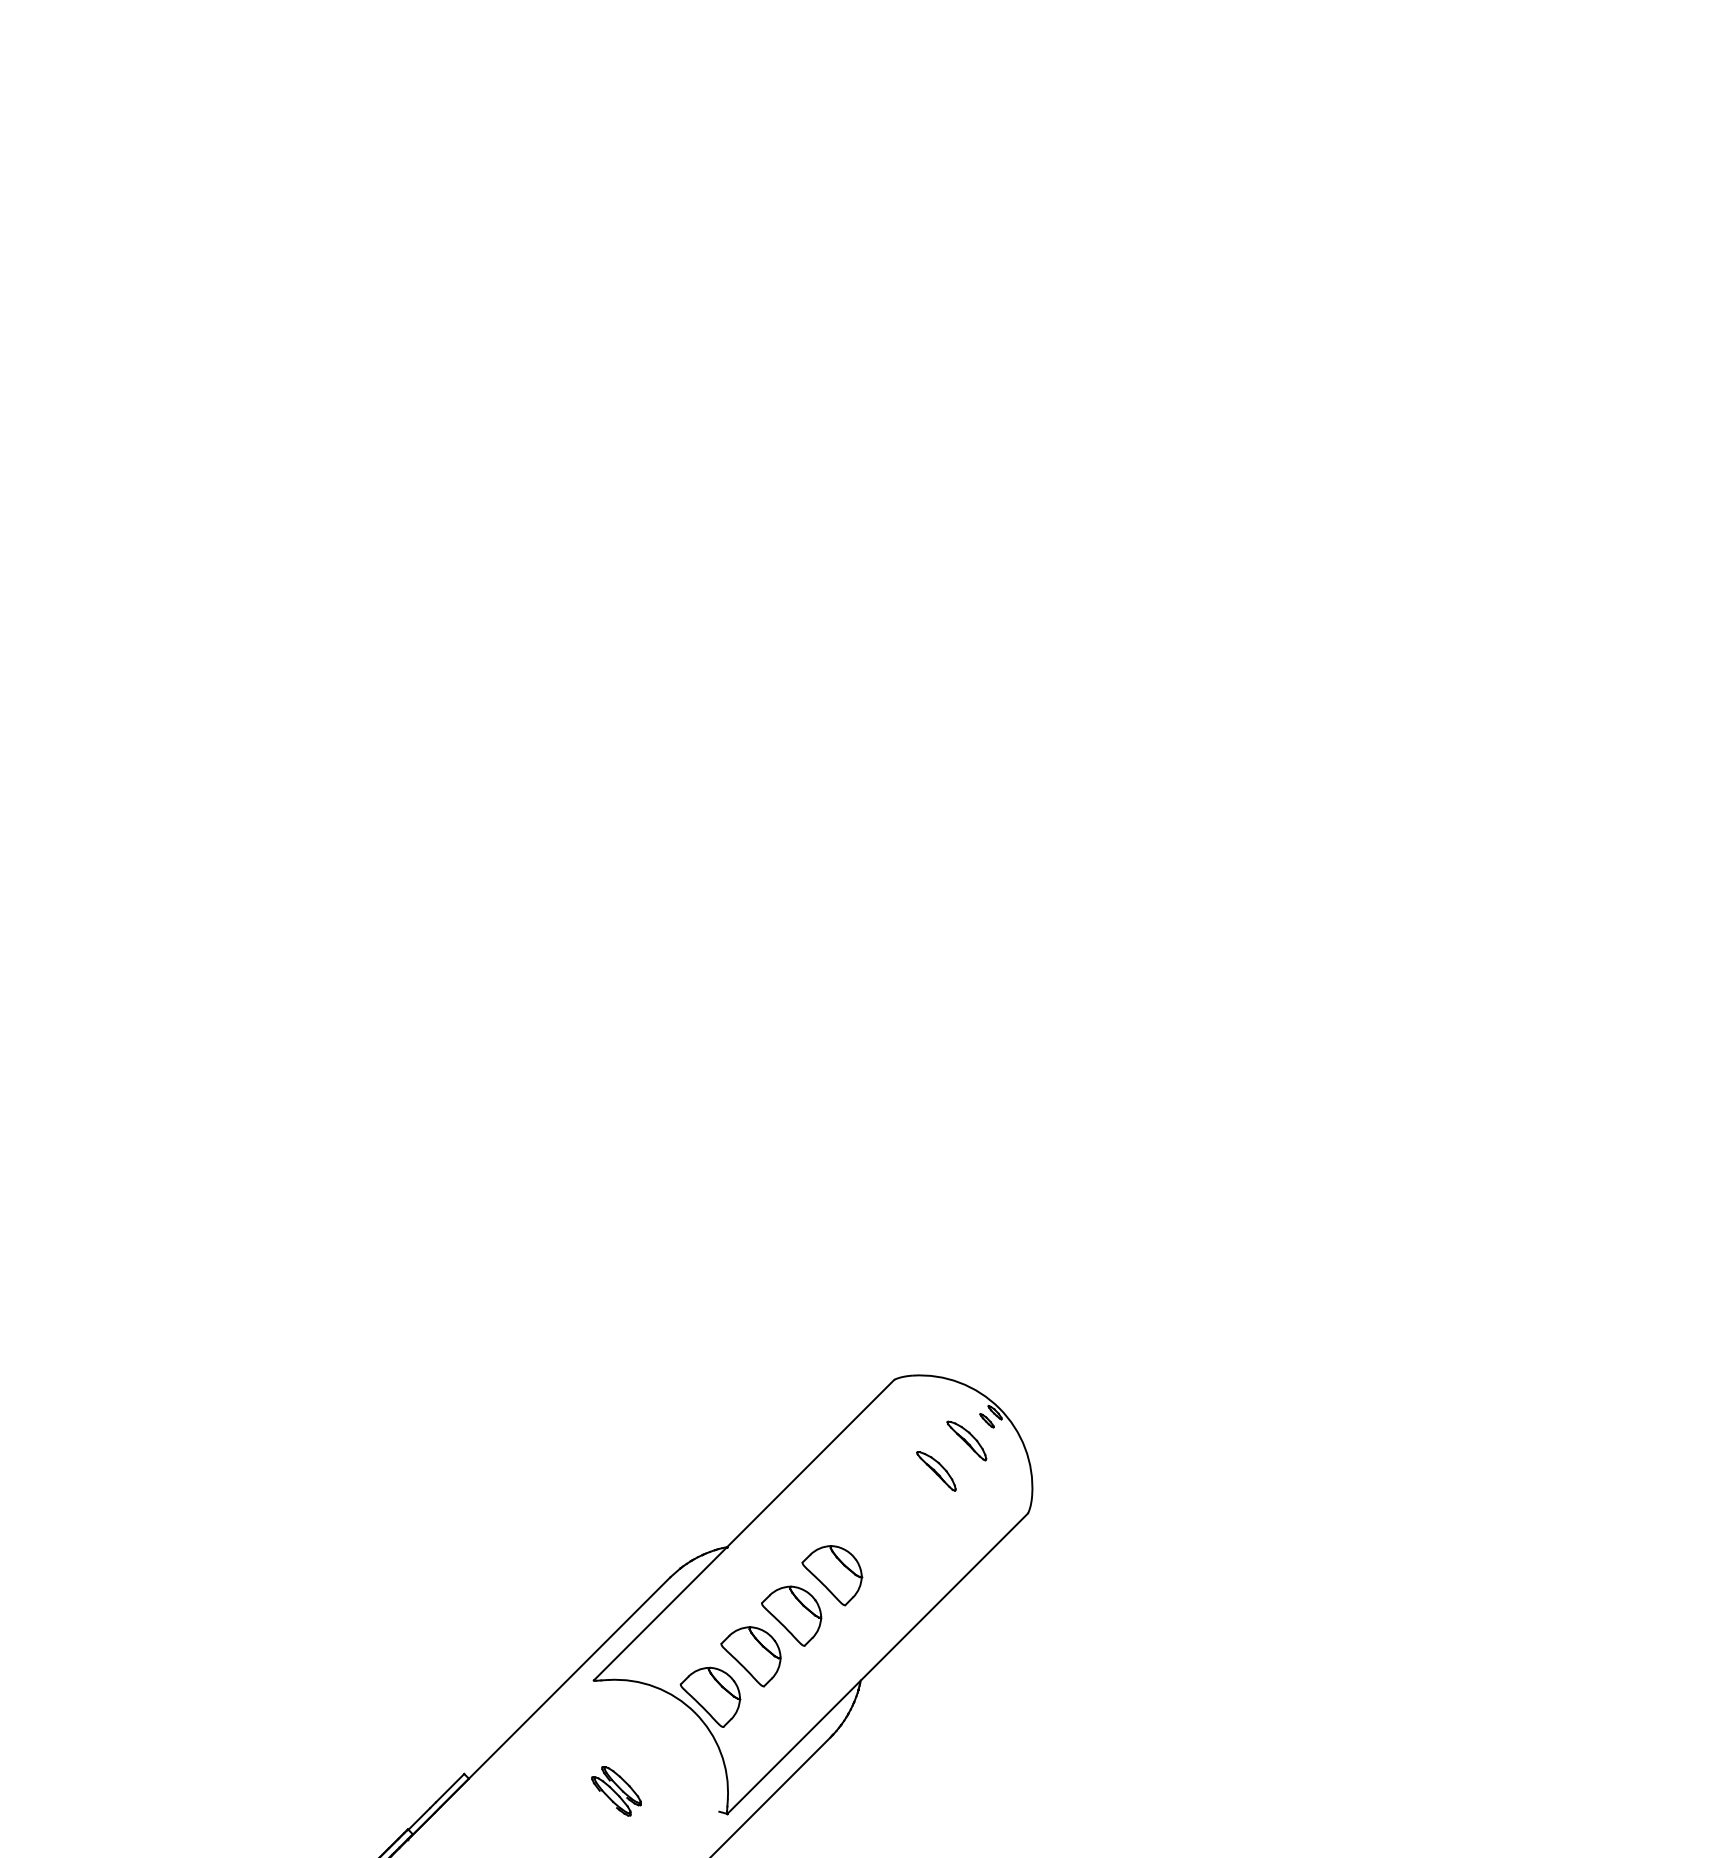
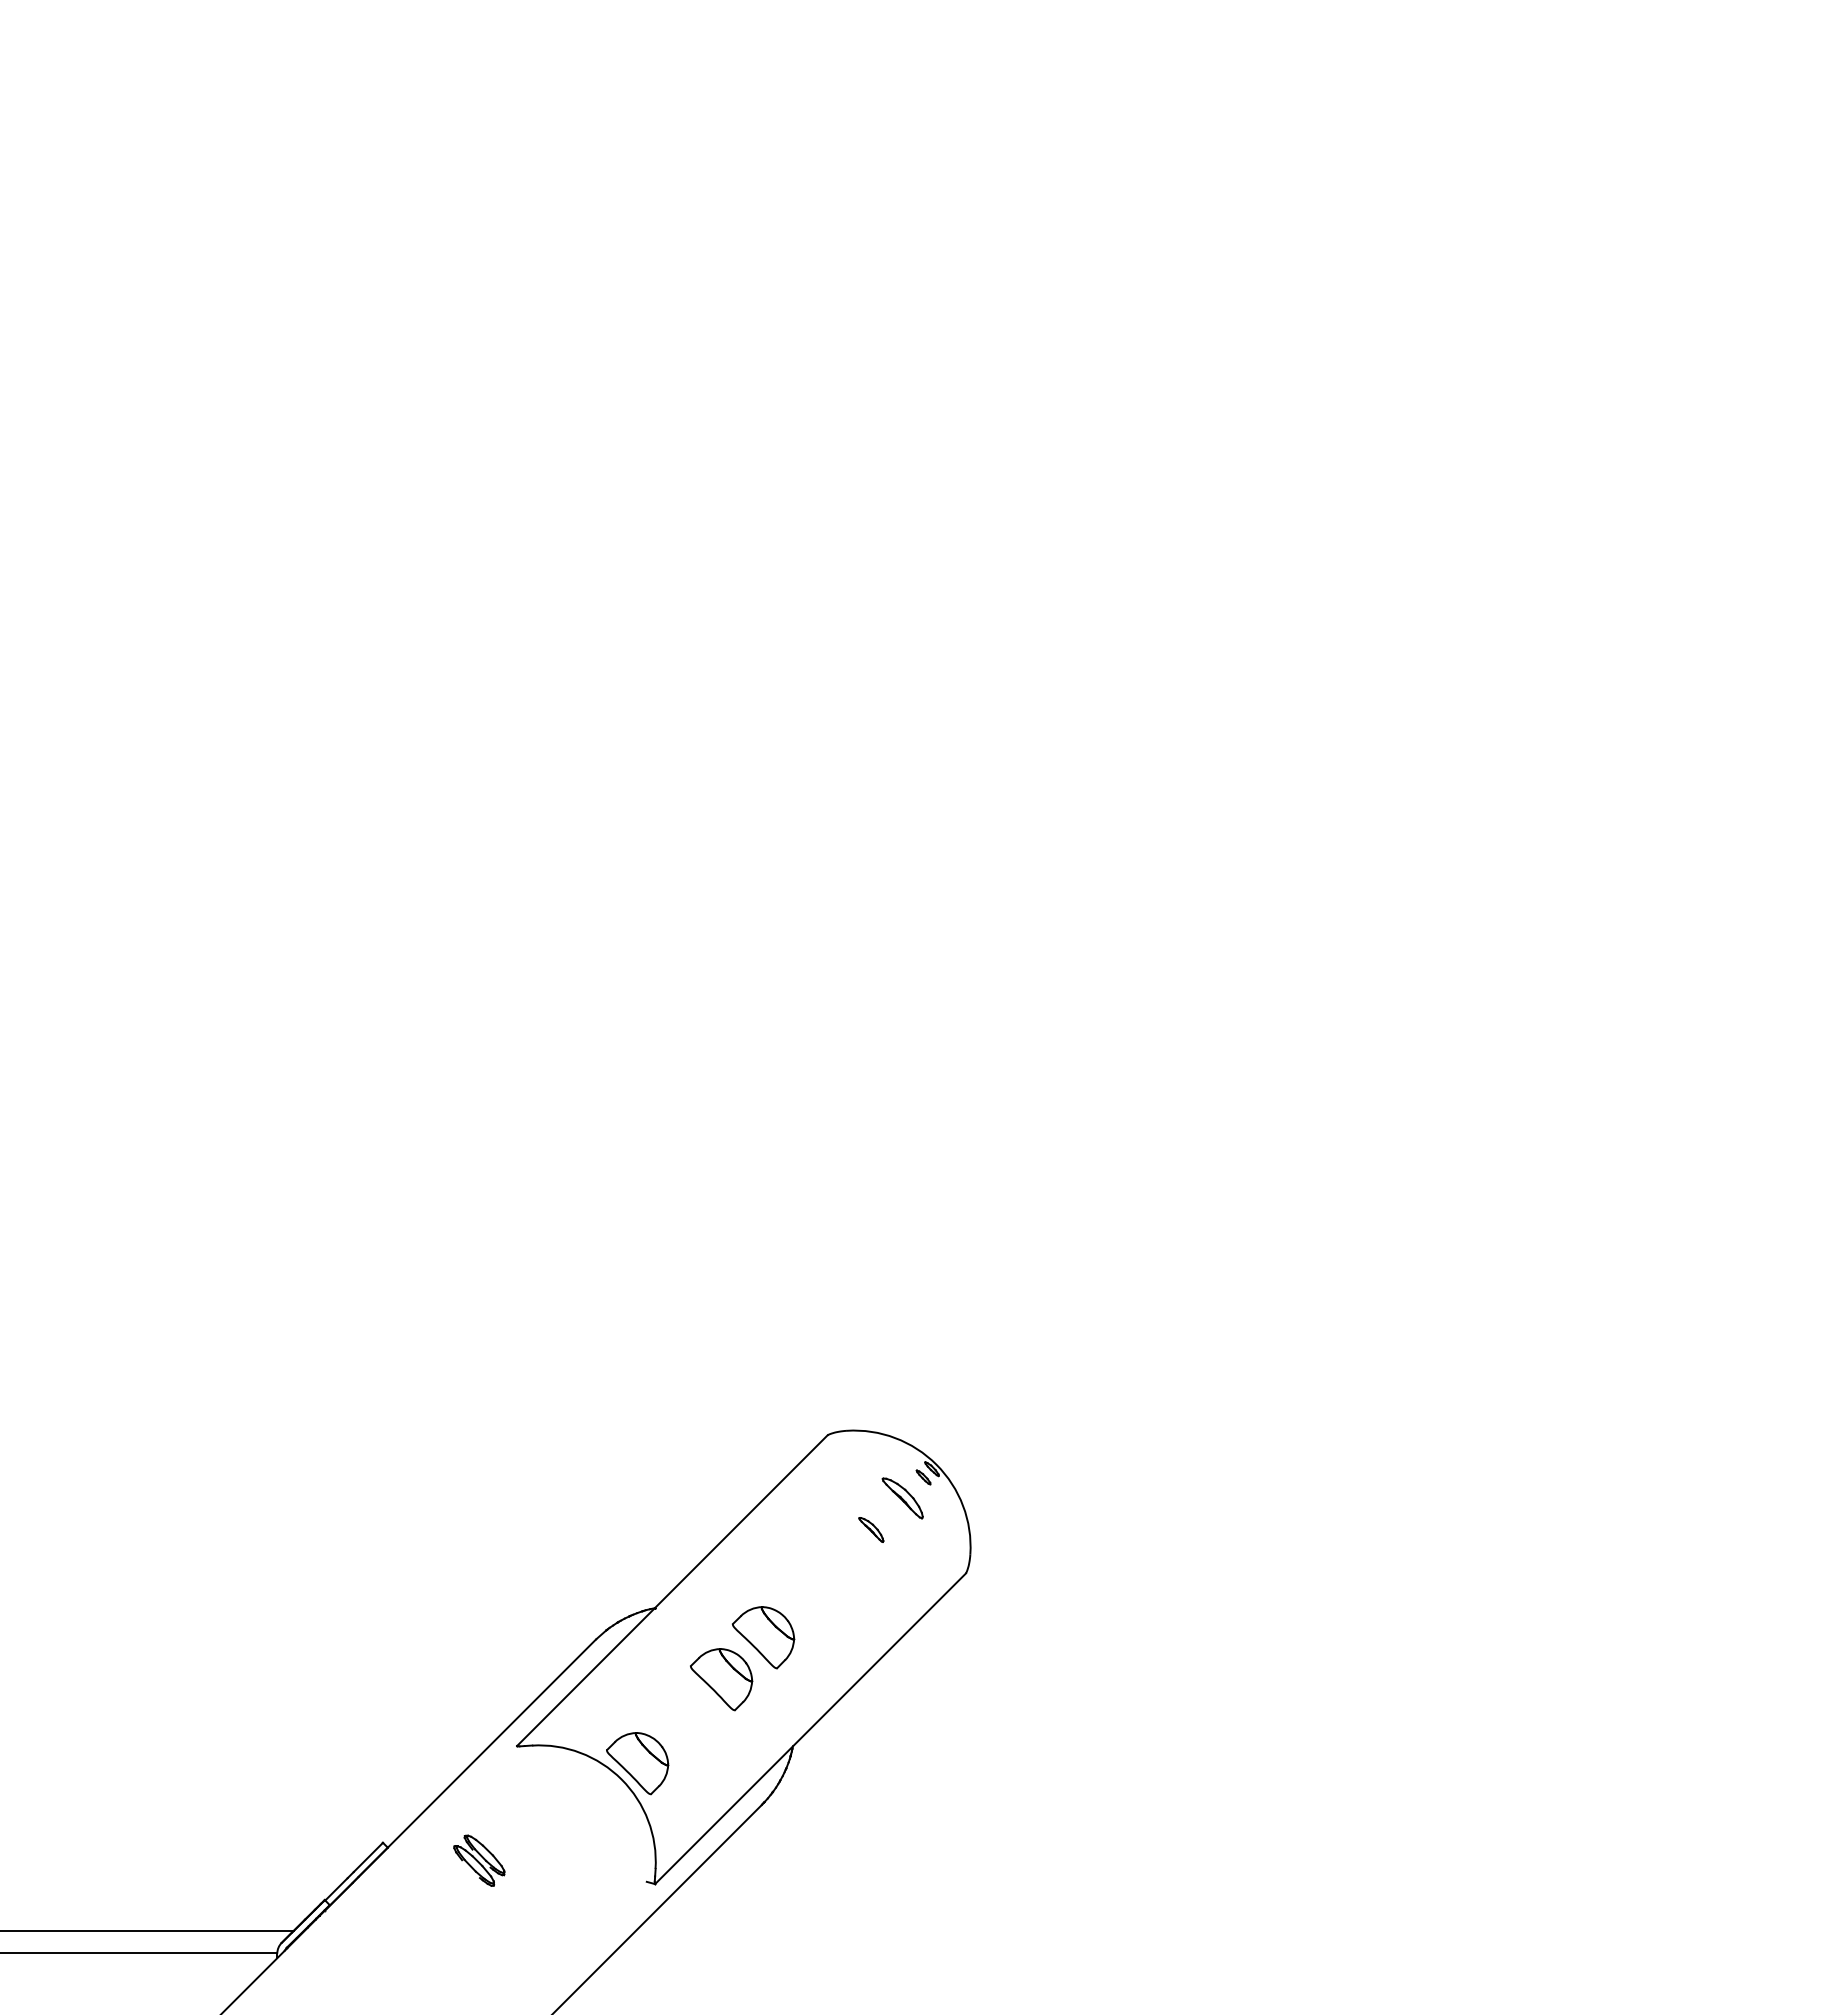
part: (936, 1471) -> (871, 1529), size x0.6
part: (750, 1656) -> (679, 1721), removed
part: (616, 1791) -> (479, 1860), moved

